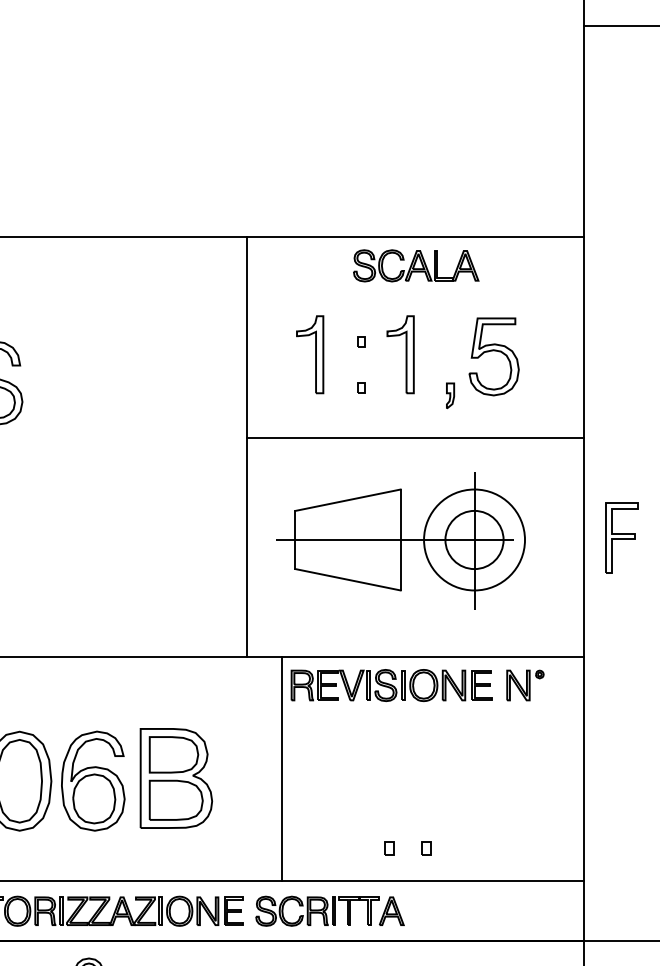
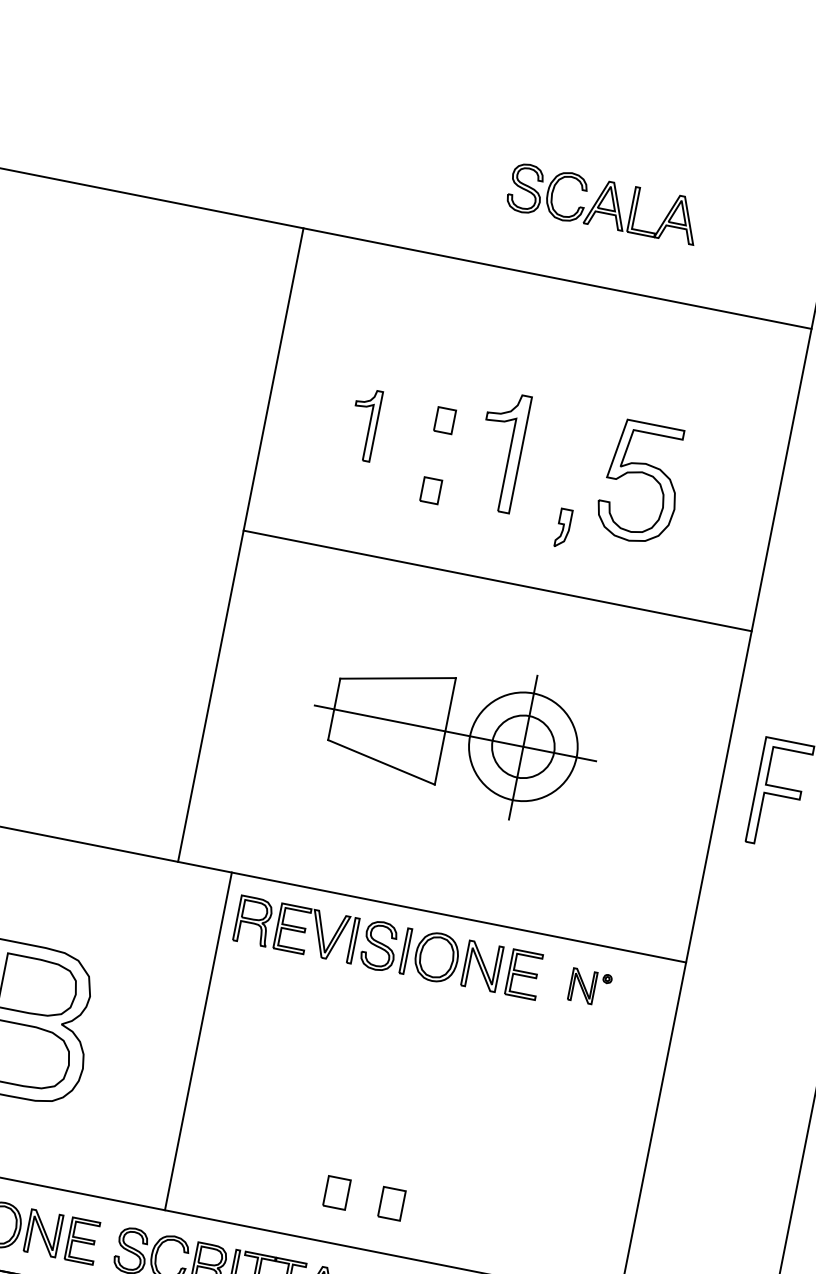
part: (416, 265) -> (604, 203), moved
part: (361, 341) -> (445, 419), size x1.6
part: (310, 354) -> (364, 424), size x0.6
part: (361, 387) -> (431, 489), size x1.6
part: (400, 540) -> (444, 731), size x0.7
part: (525, 685) -> (590, 987), size x0.7
part: (389, 848) -> (336, 1192), size x1.6
part: (426, 848) -> (392, 1204), size x1.6

